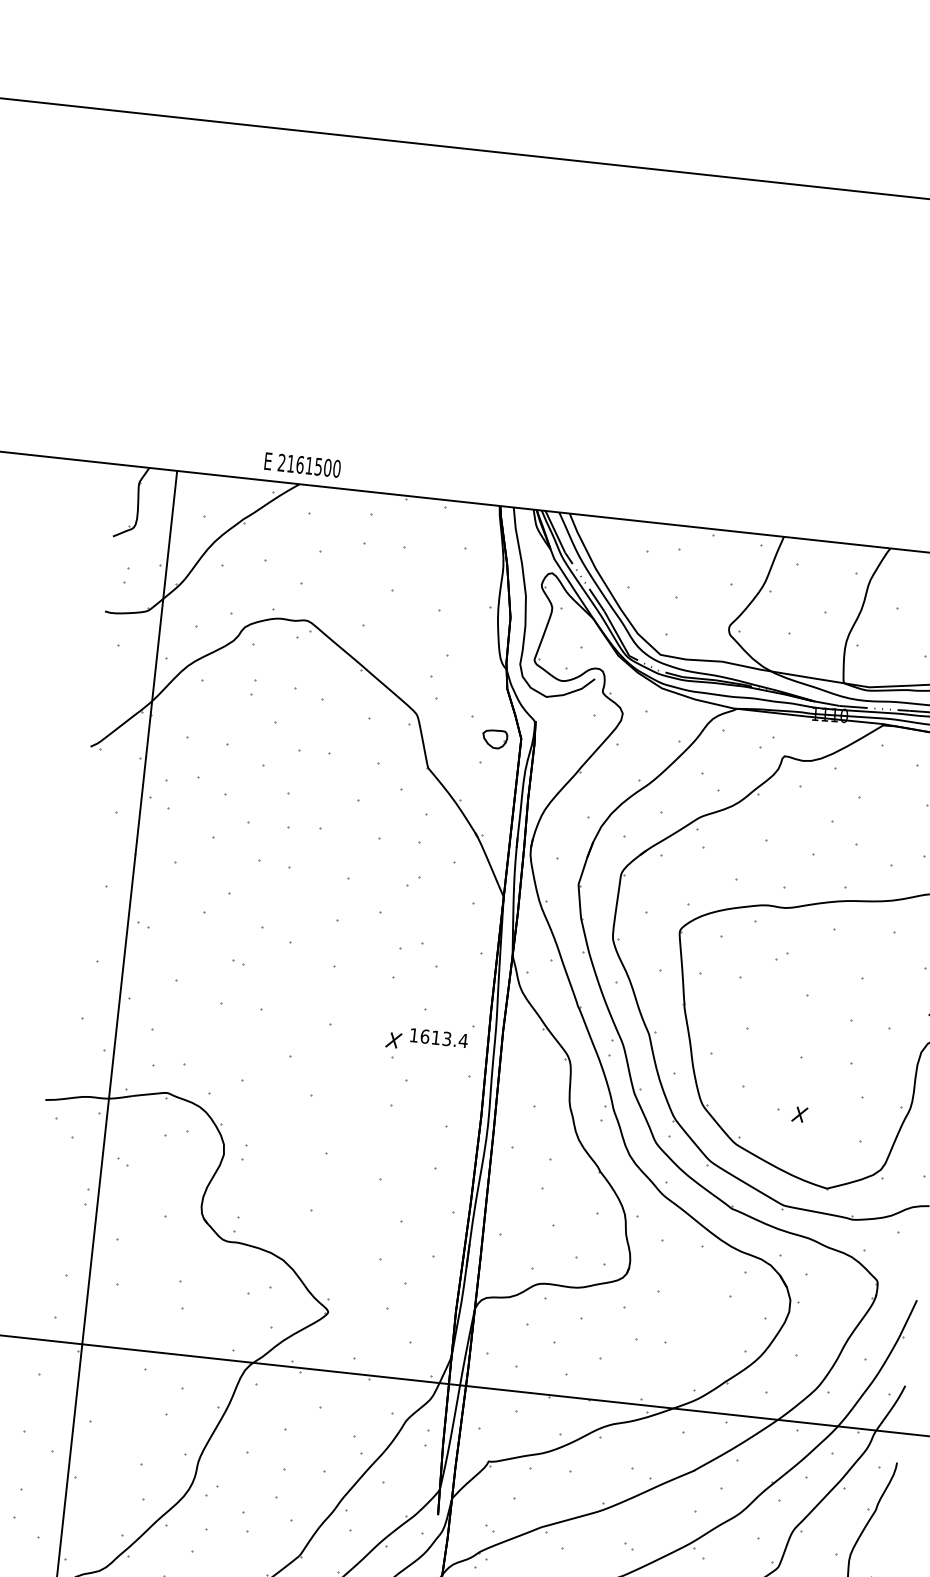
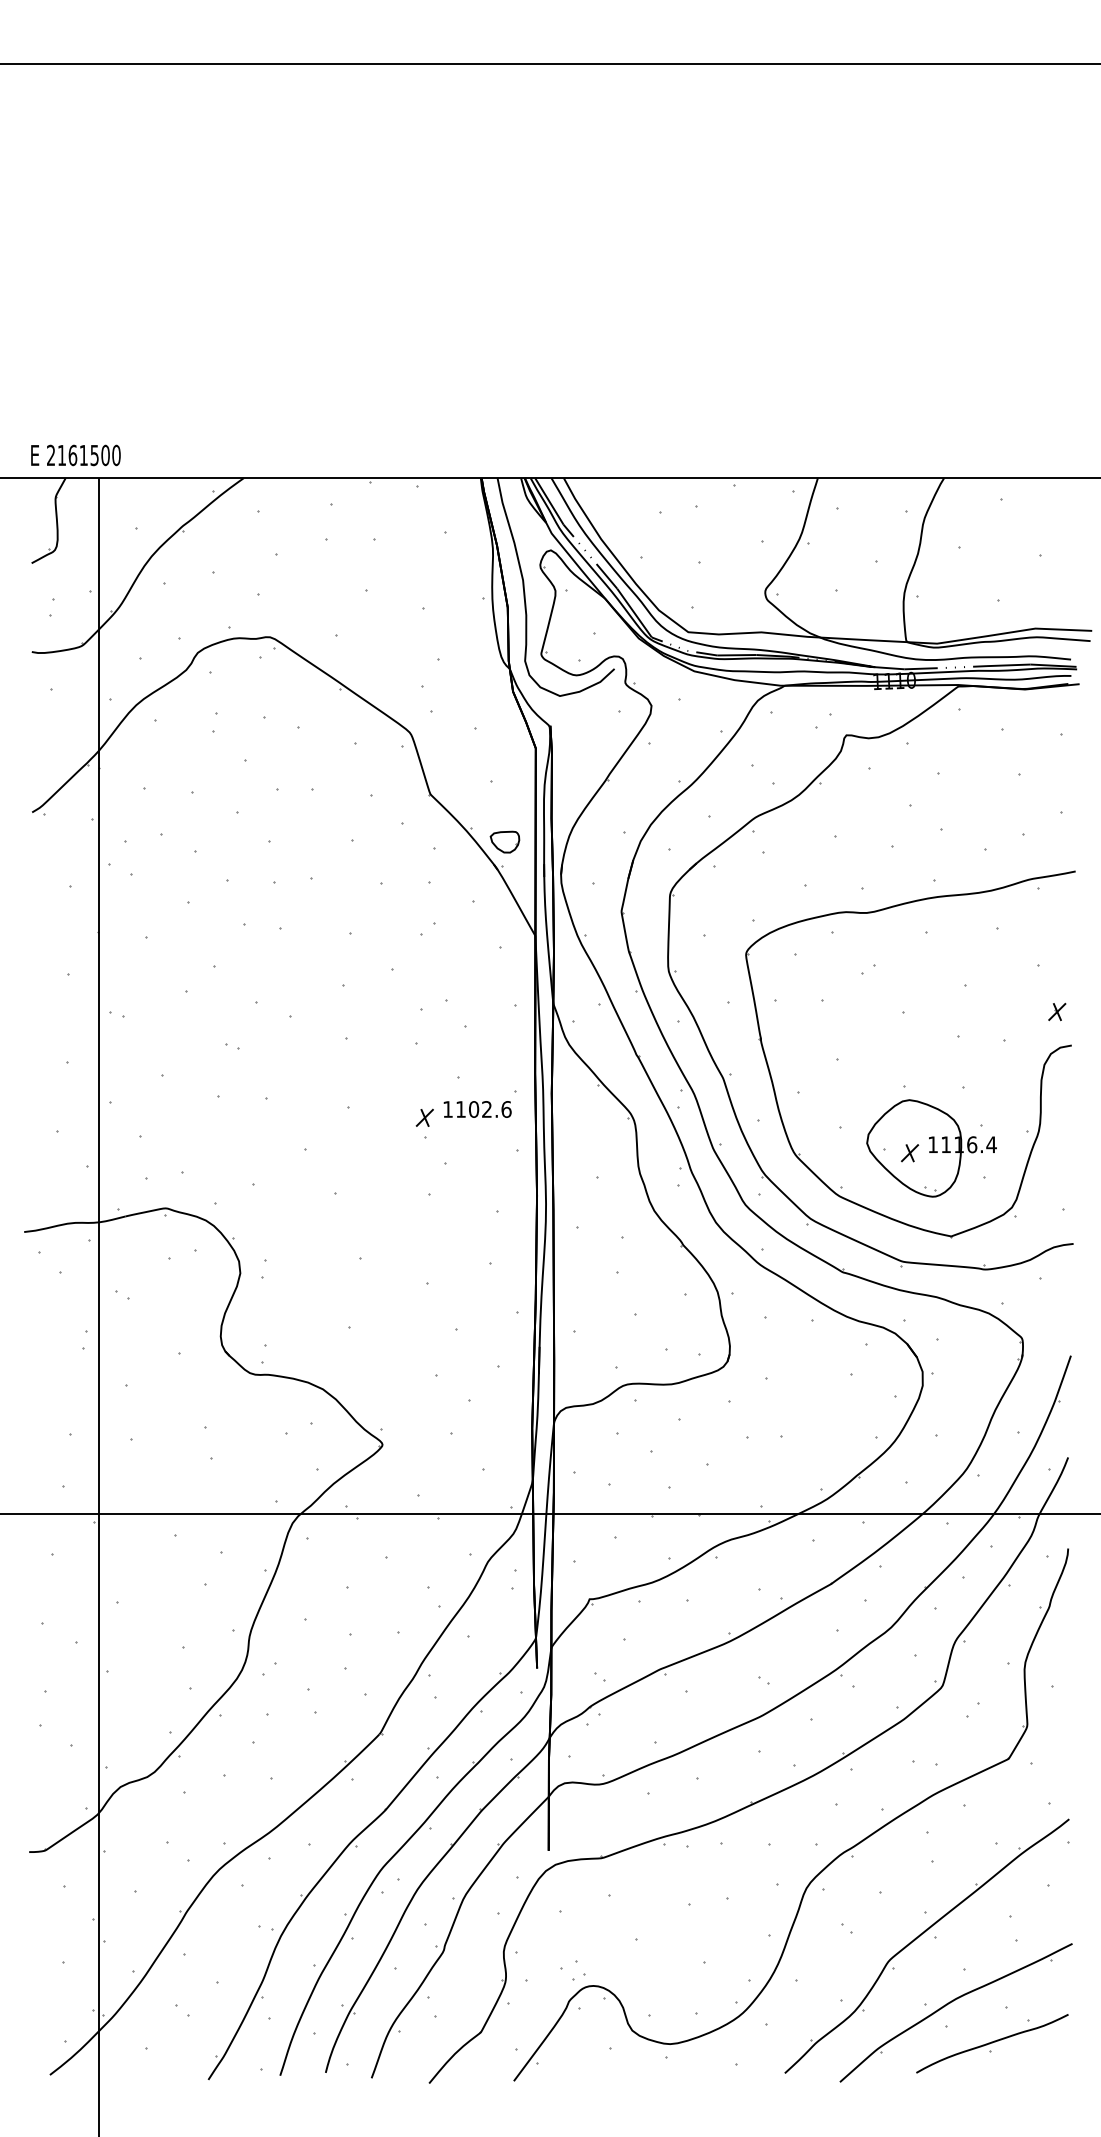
text: (302, 465) -> (75, 455), moved
part: (494, 738) -> (504, 841), moved
text: (444, 1038) -> (483, 1109), 1613.4 -> 1102.6
part: (818, 1112) -> (931, 1148), added

